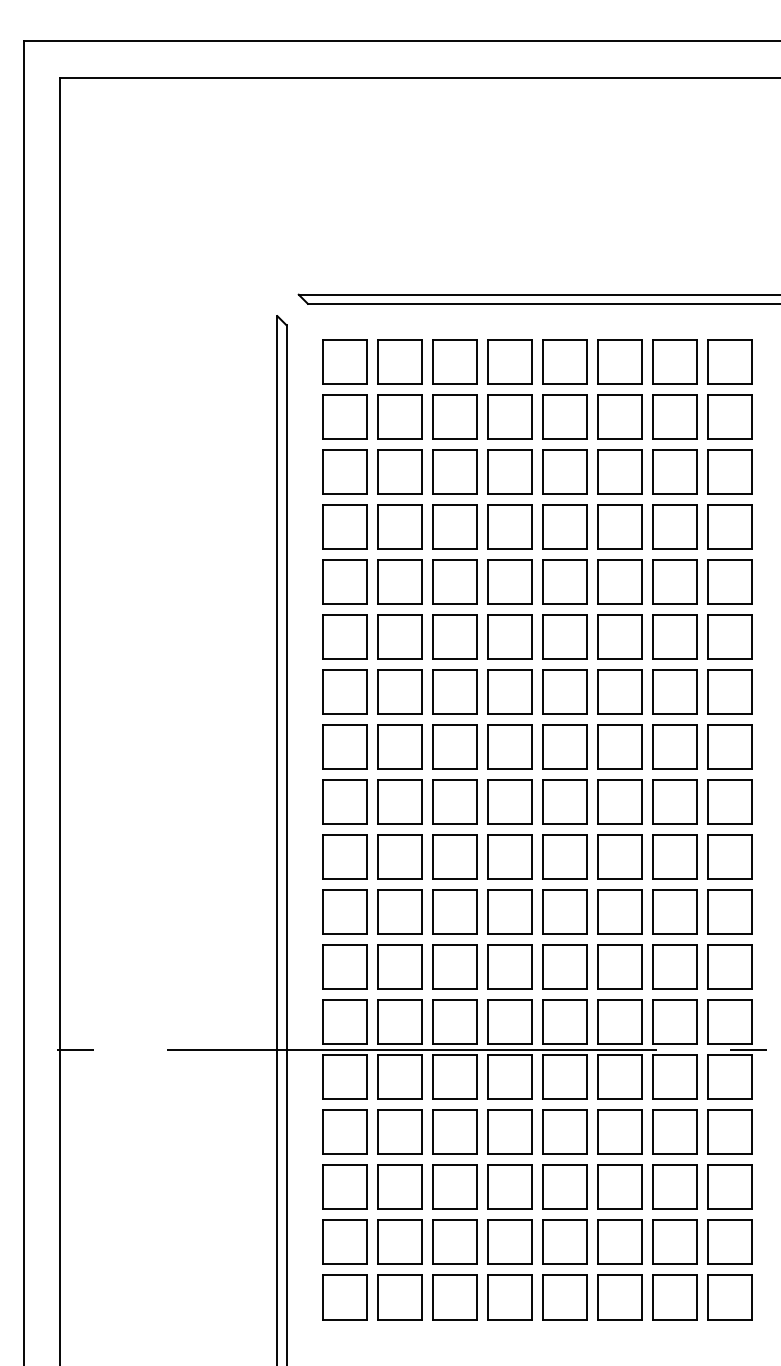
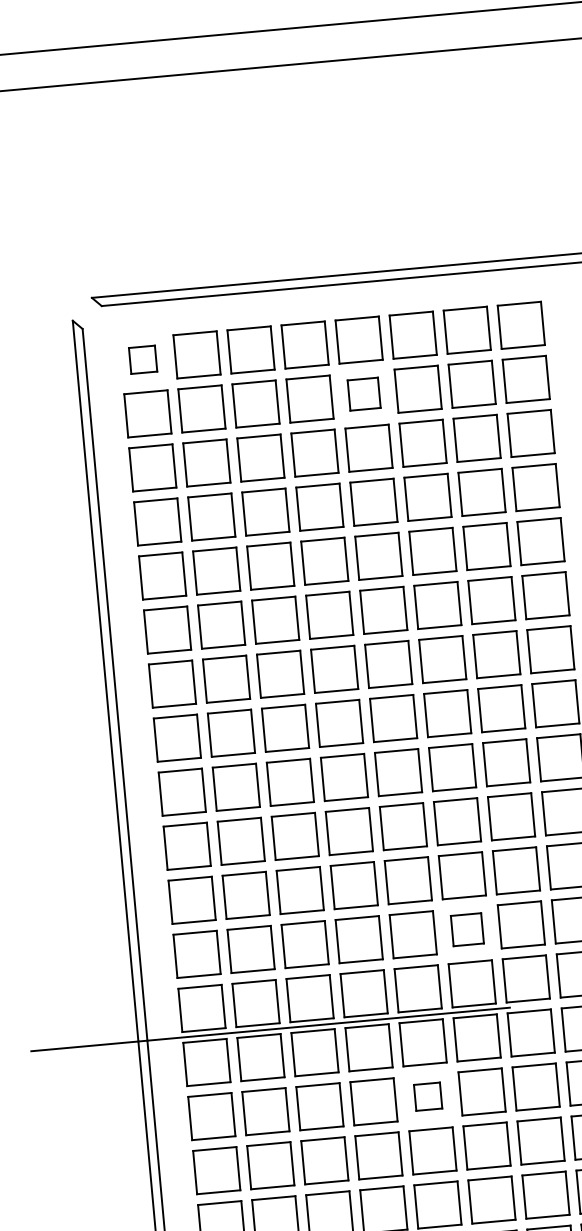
part: (344, 361) -> (142, 359), size x0.6
part: (564, 416) -> (363, 393), size x0.7
part: (619, 966) -> (467, 929), size x0.7
part: (564, 1131) -> (427, 1096), size x0.6

